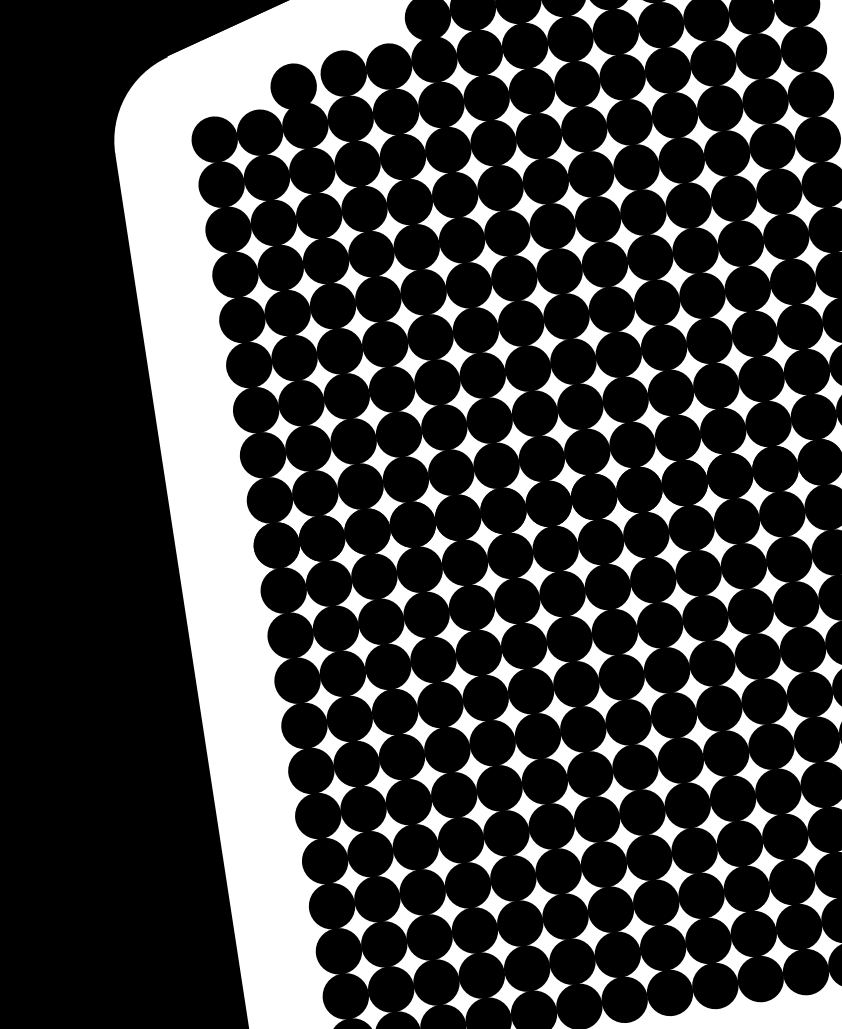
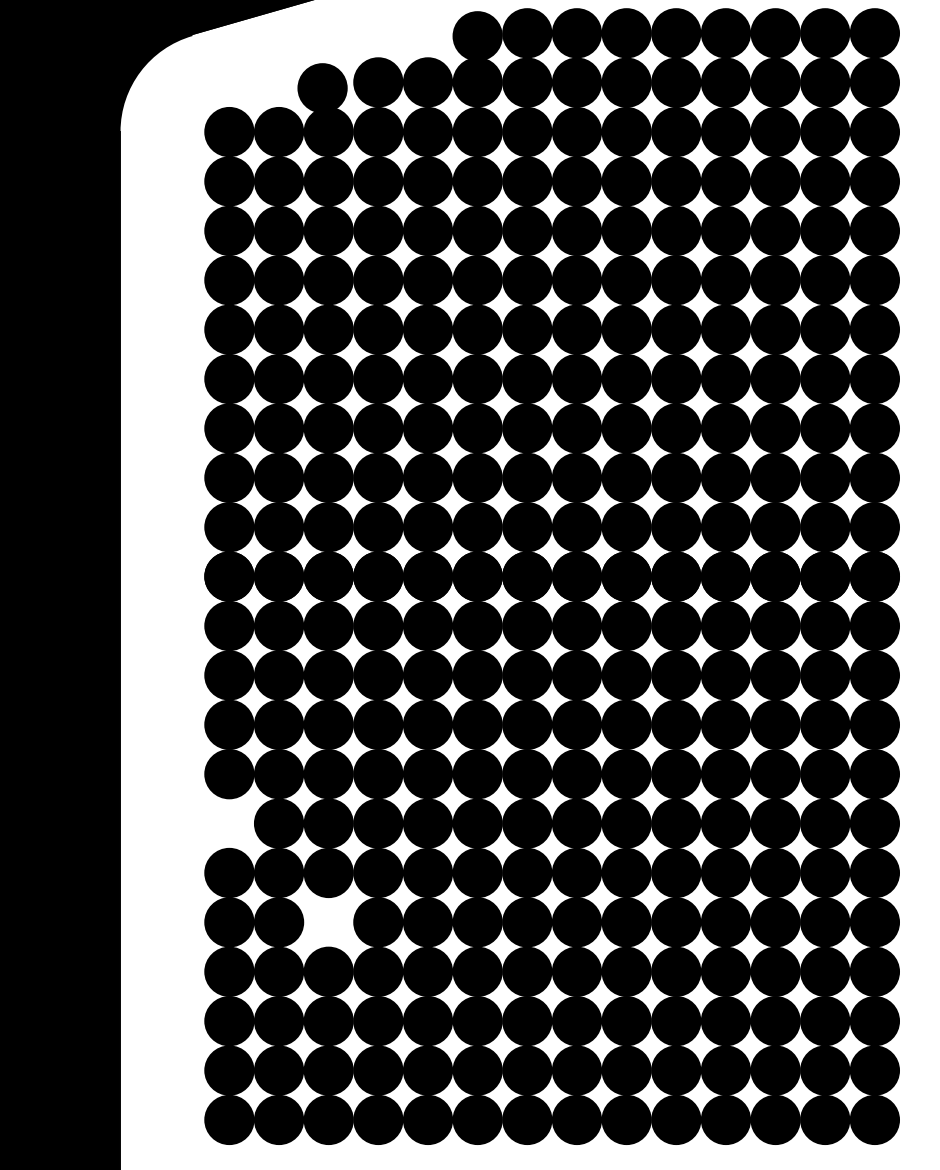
fill: (311, 770) -> (229, 823), removed
fill: (415, 847) -> (328, 922), removed

